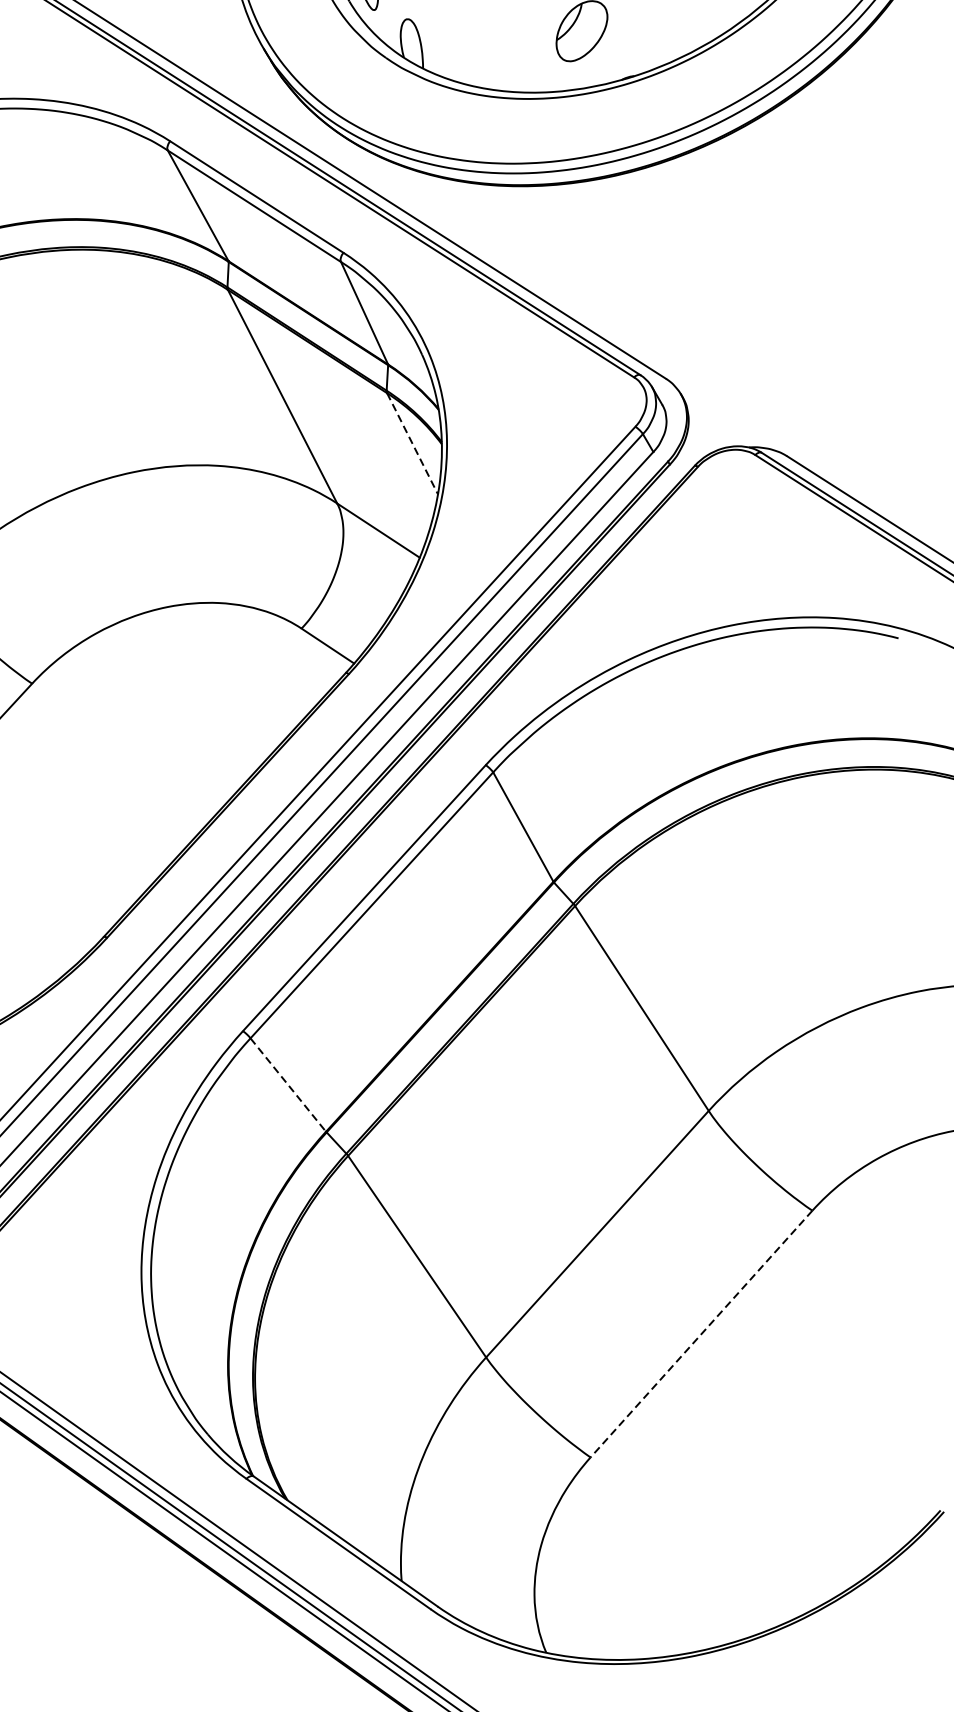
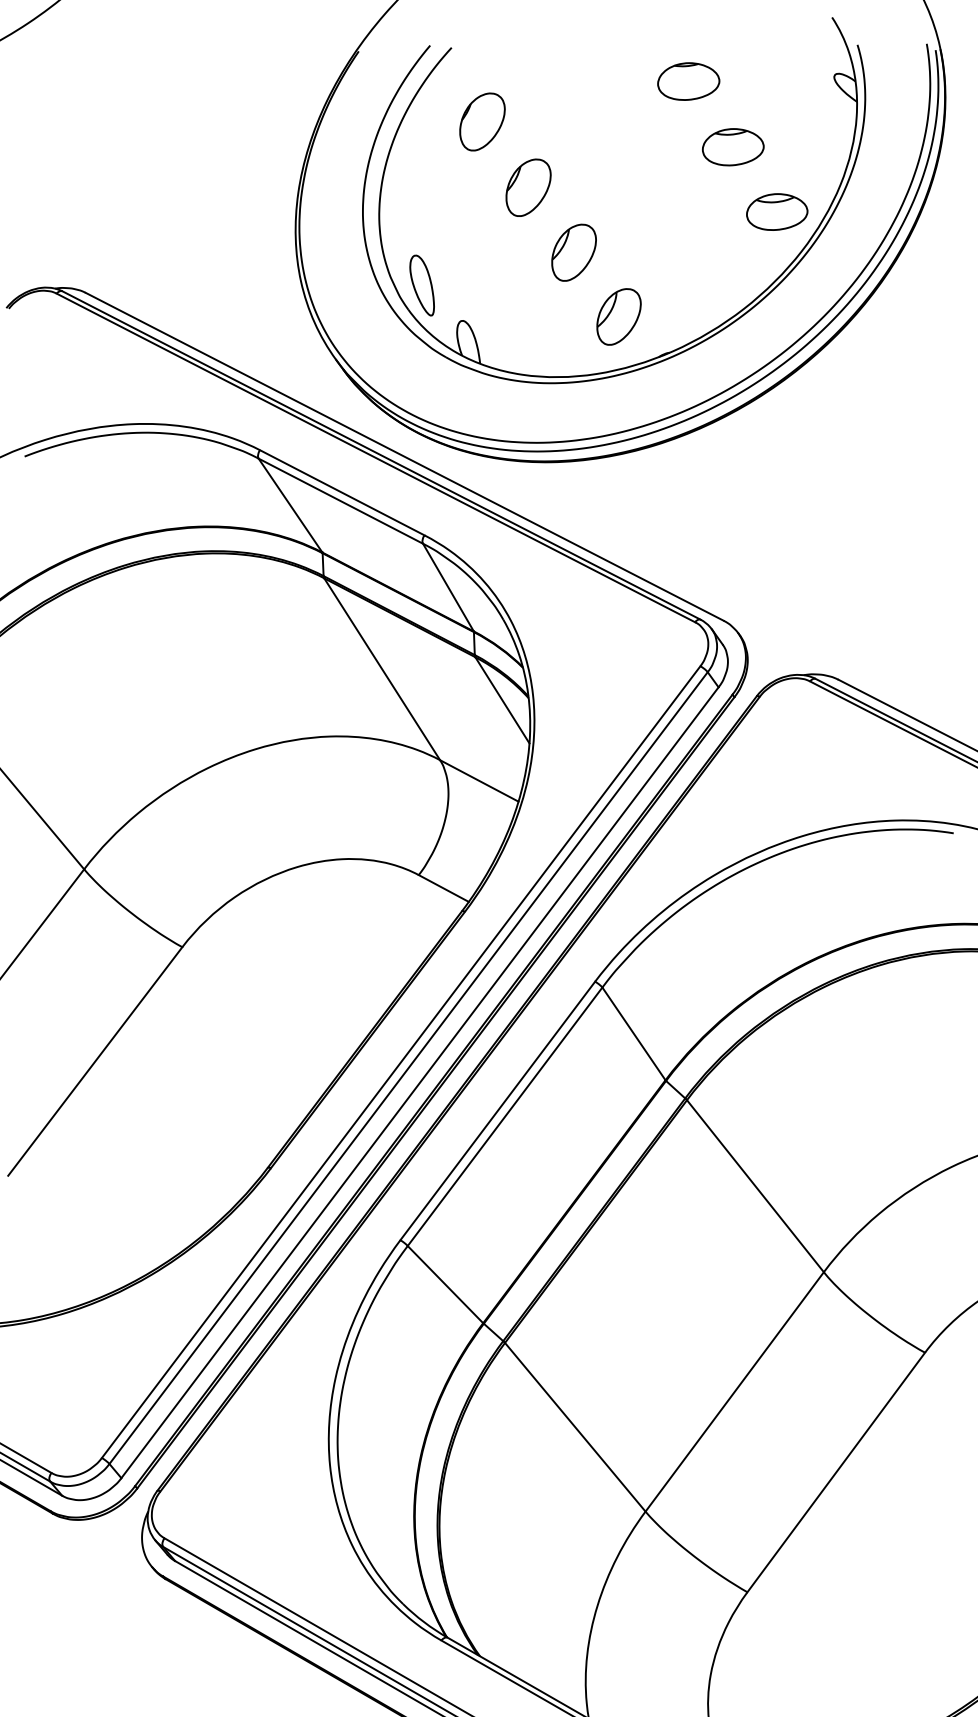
line: (412, 443) -> (502, 700), dashed -> solid
line: (288, 1084) -> (445, 1284), dashed -> solid
line: (700, 1334) -> (835, 1472), dashed -> solid

